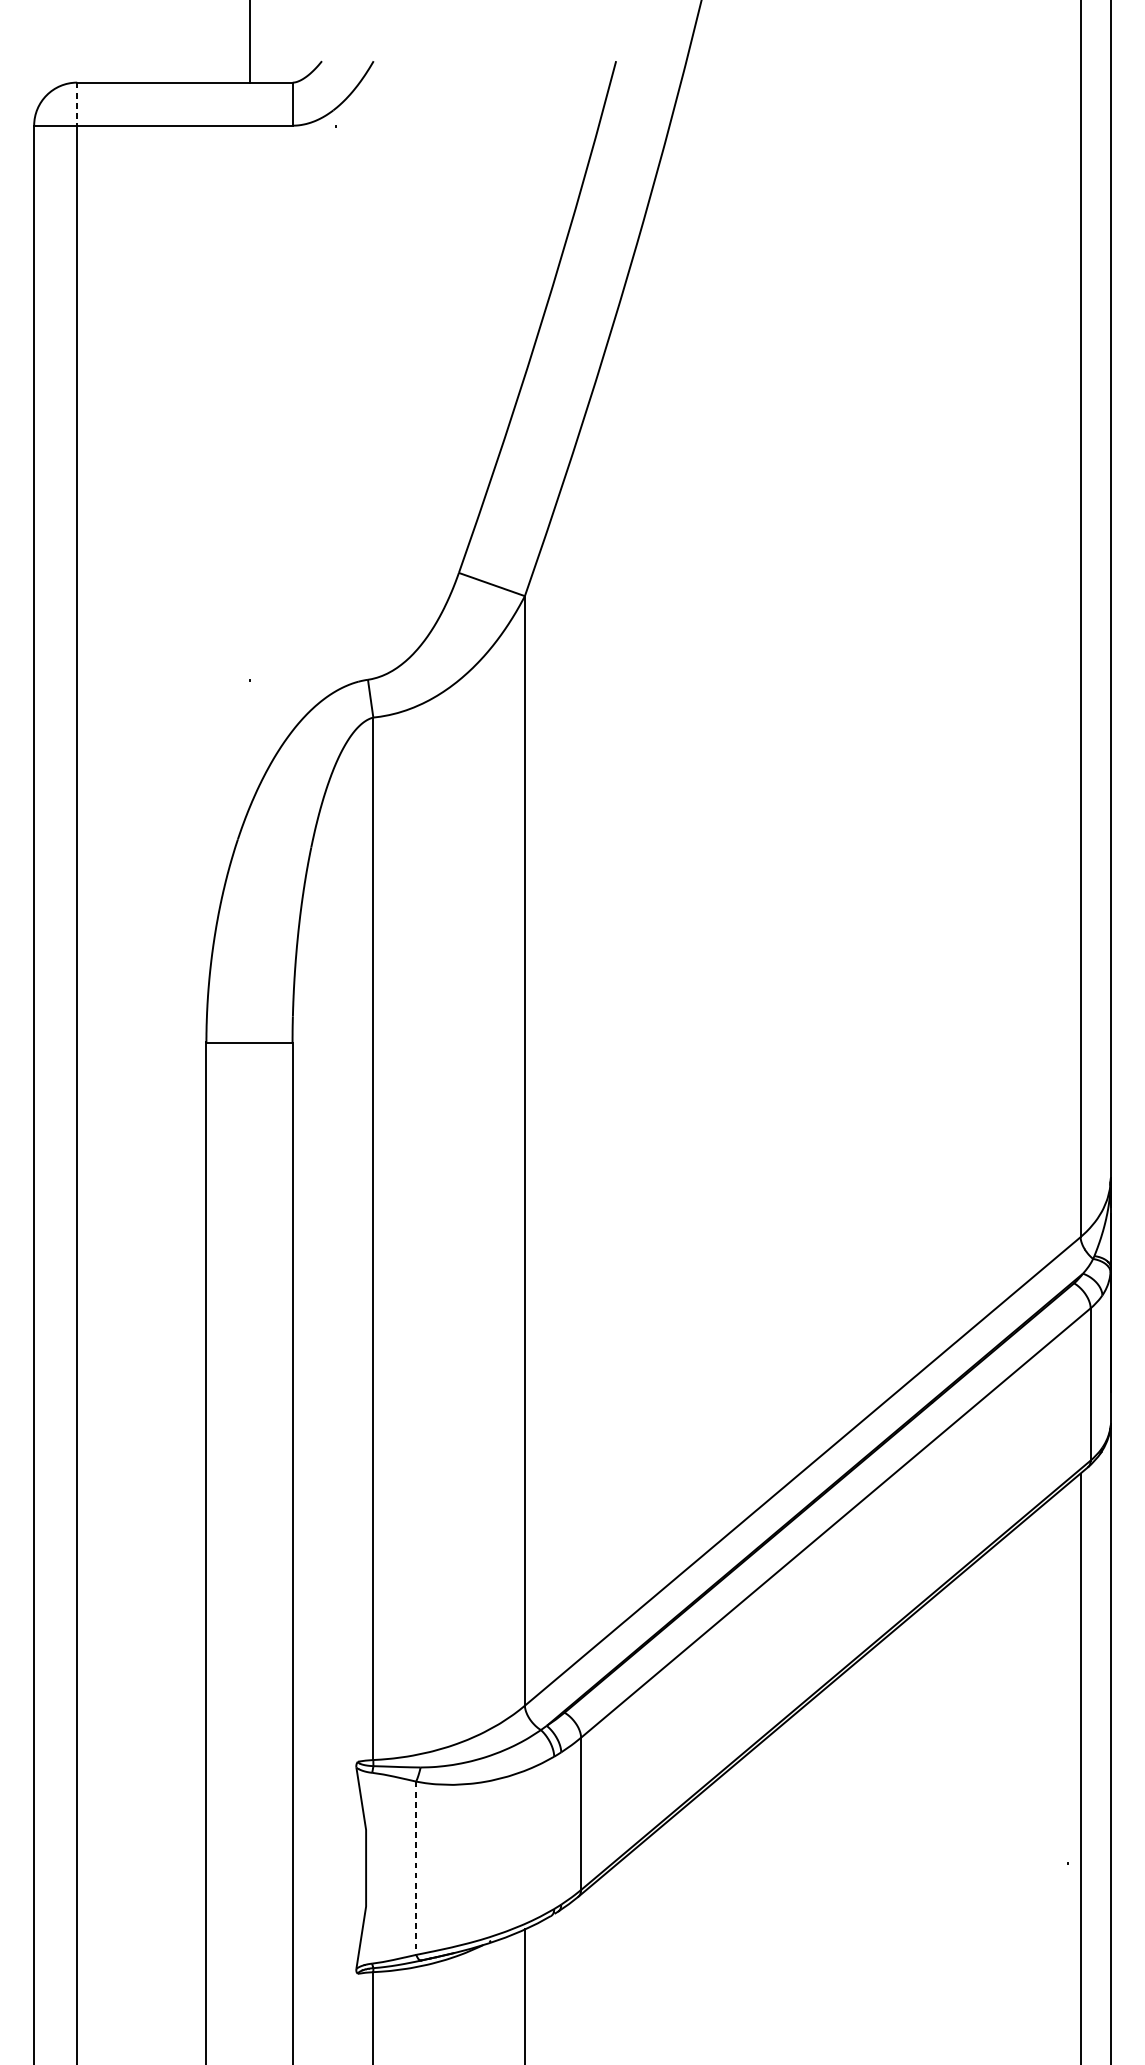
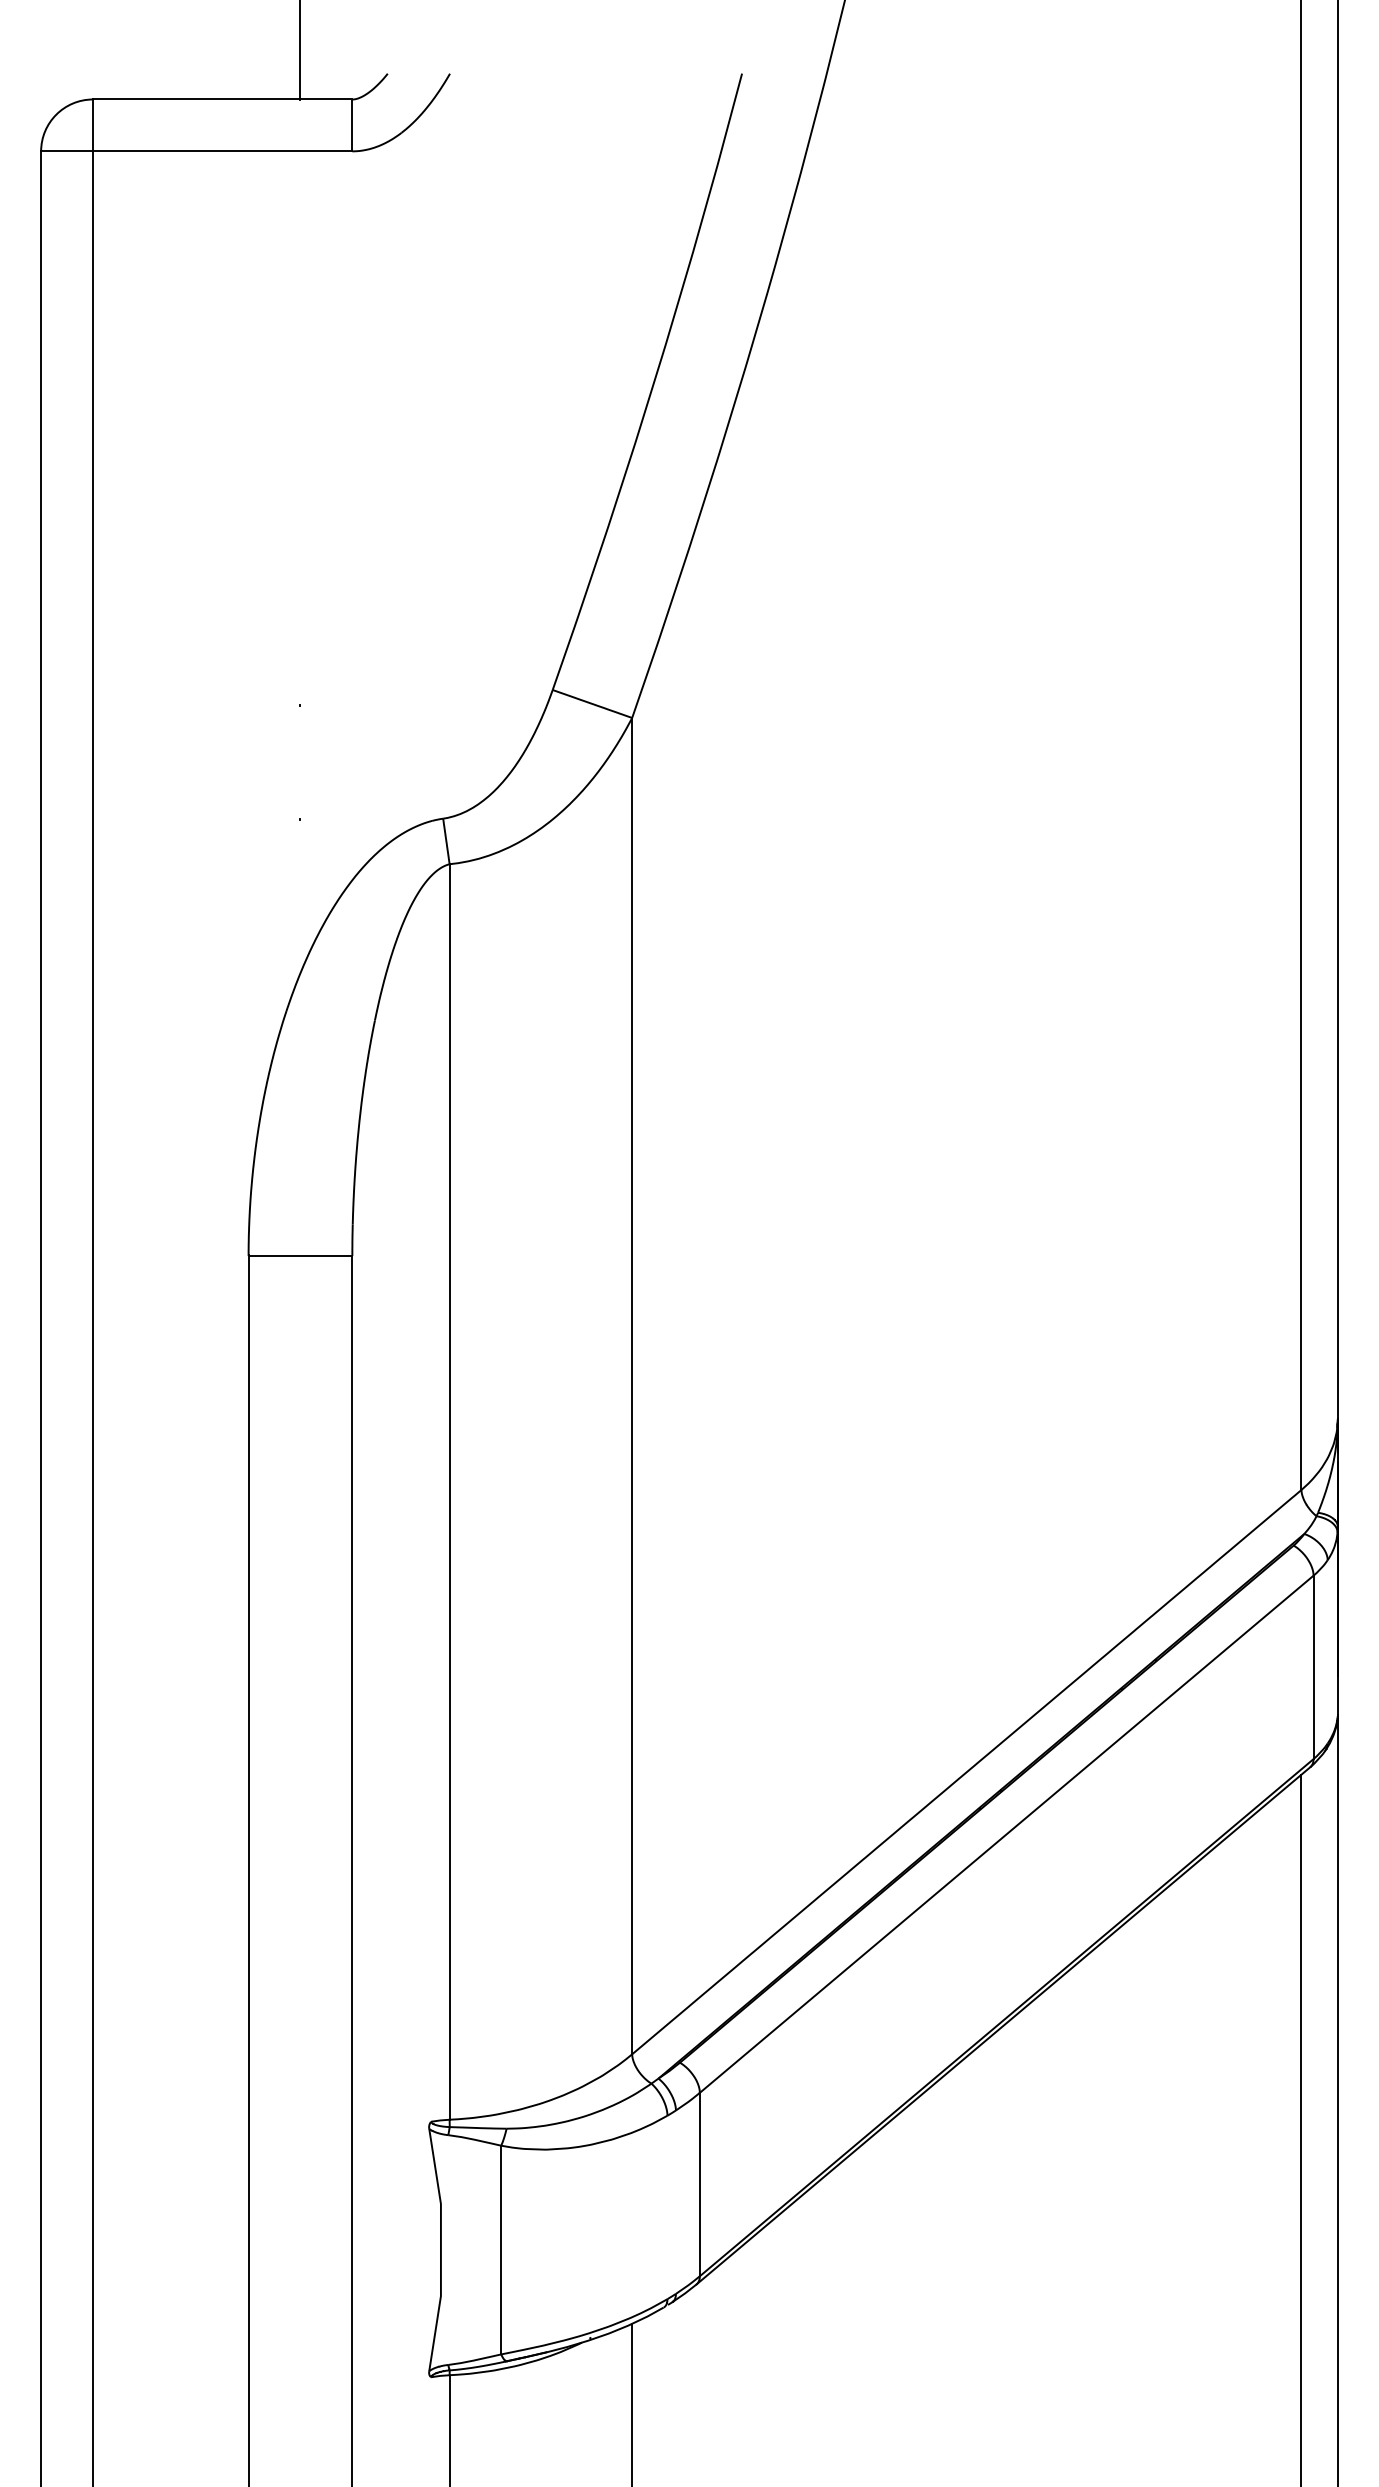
line: (77, 104) -> (93, 125), dashed -> solid
line: (416, 1868) -> (501, 2250), dashed -> solid

